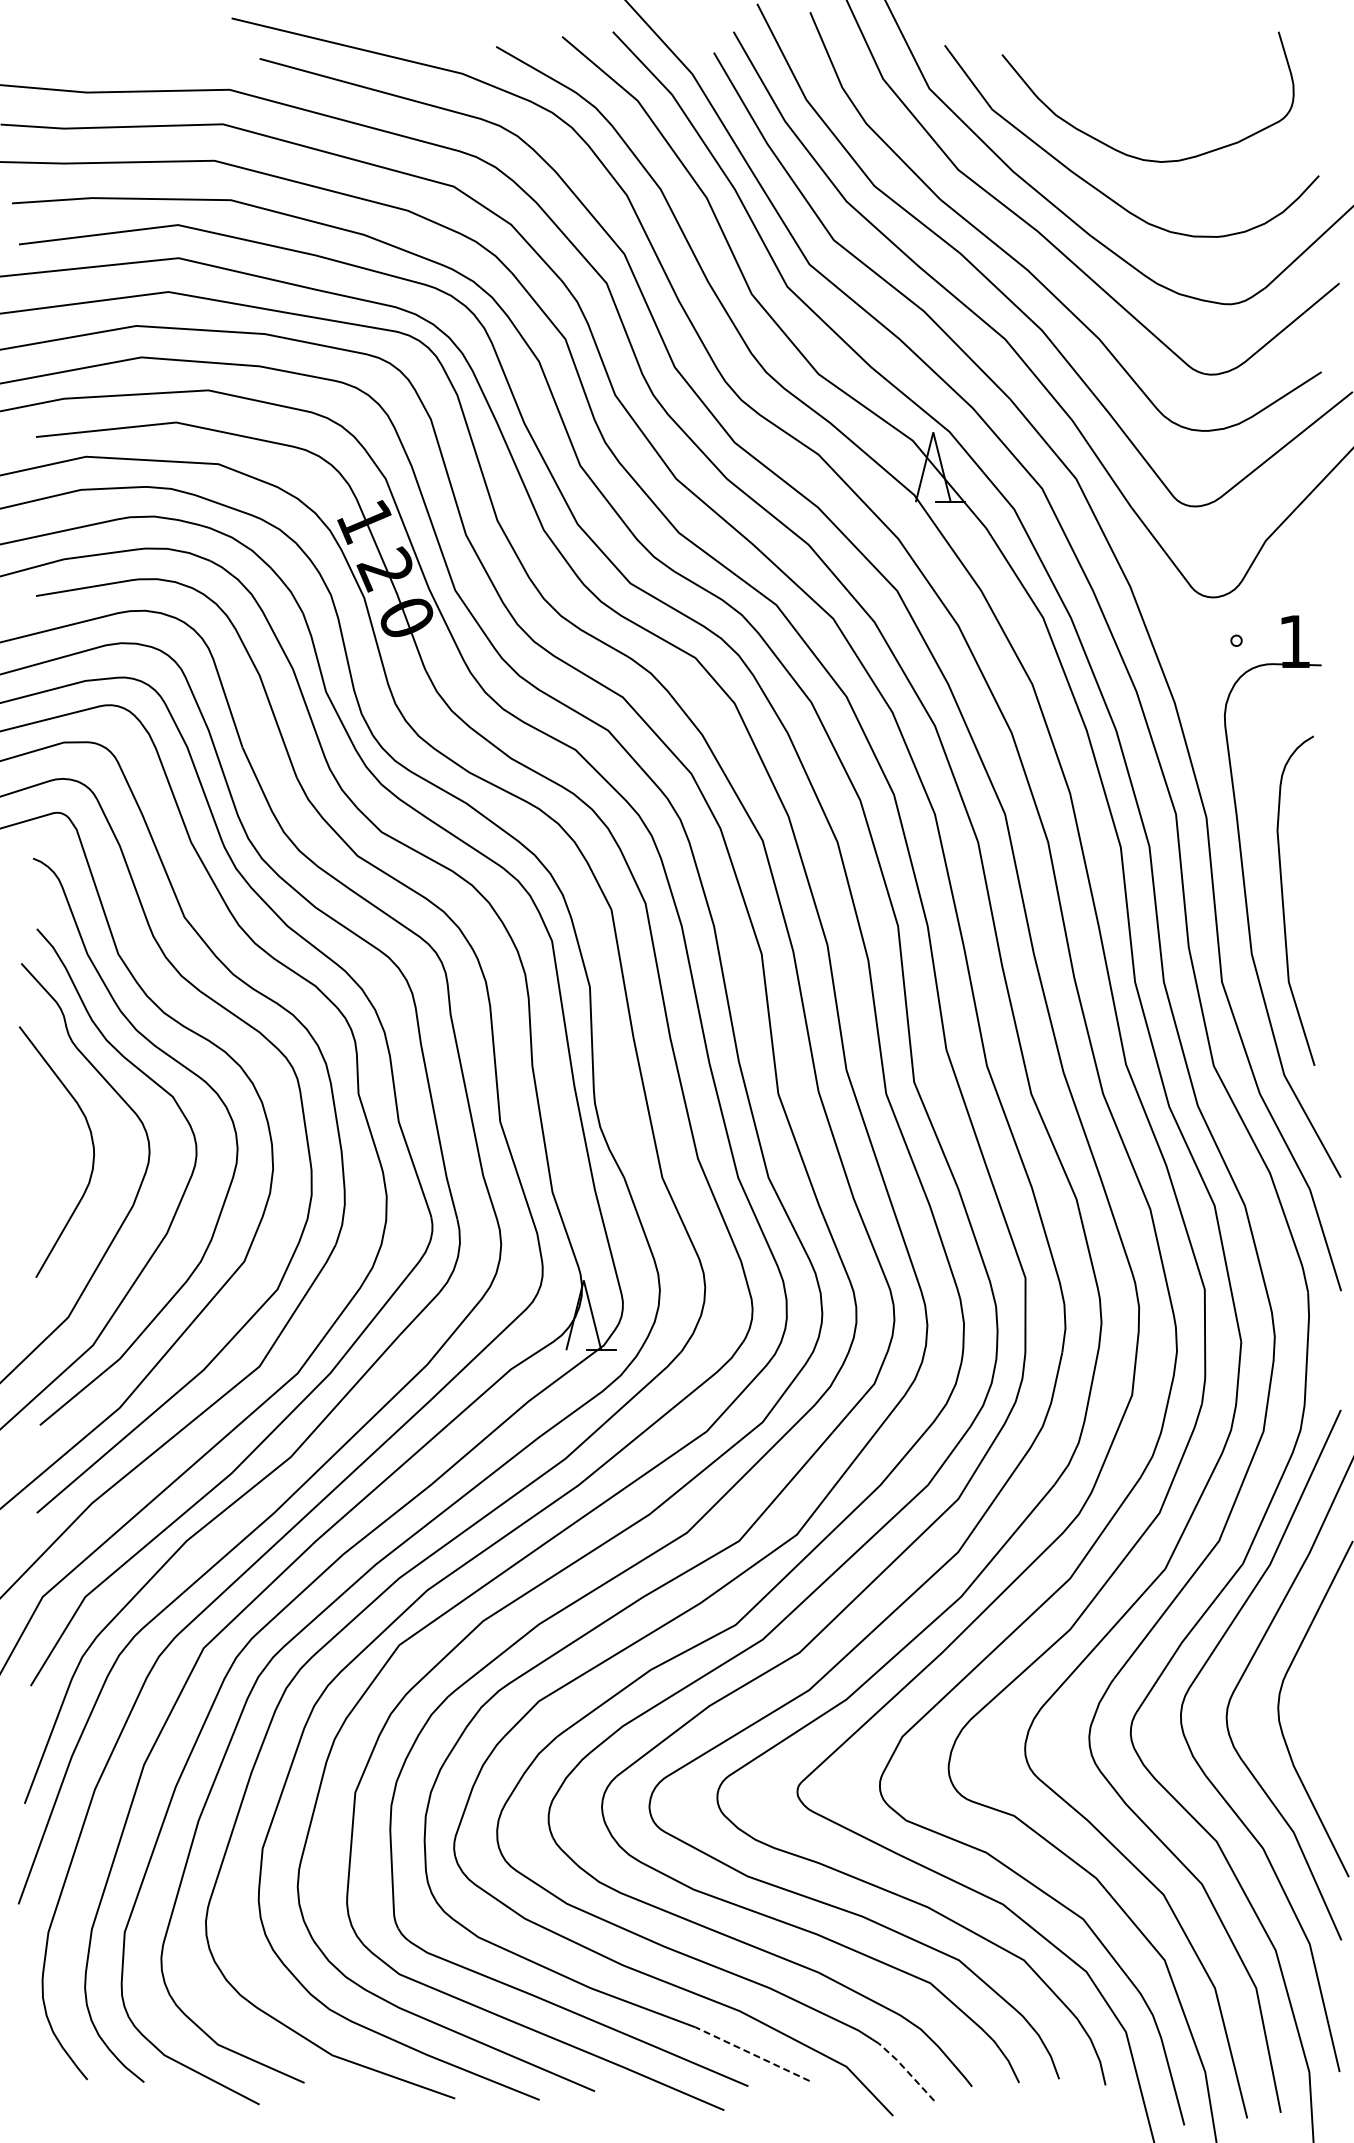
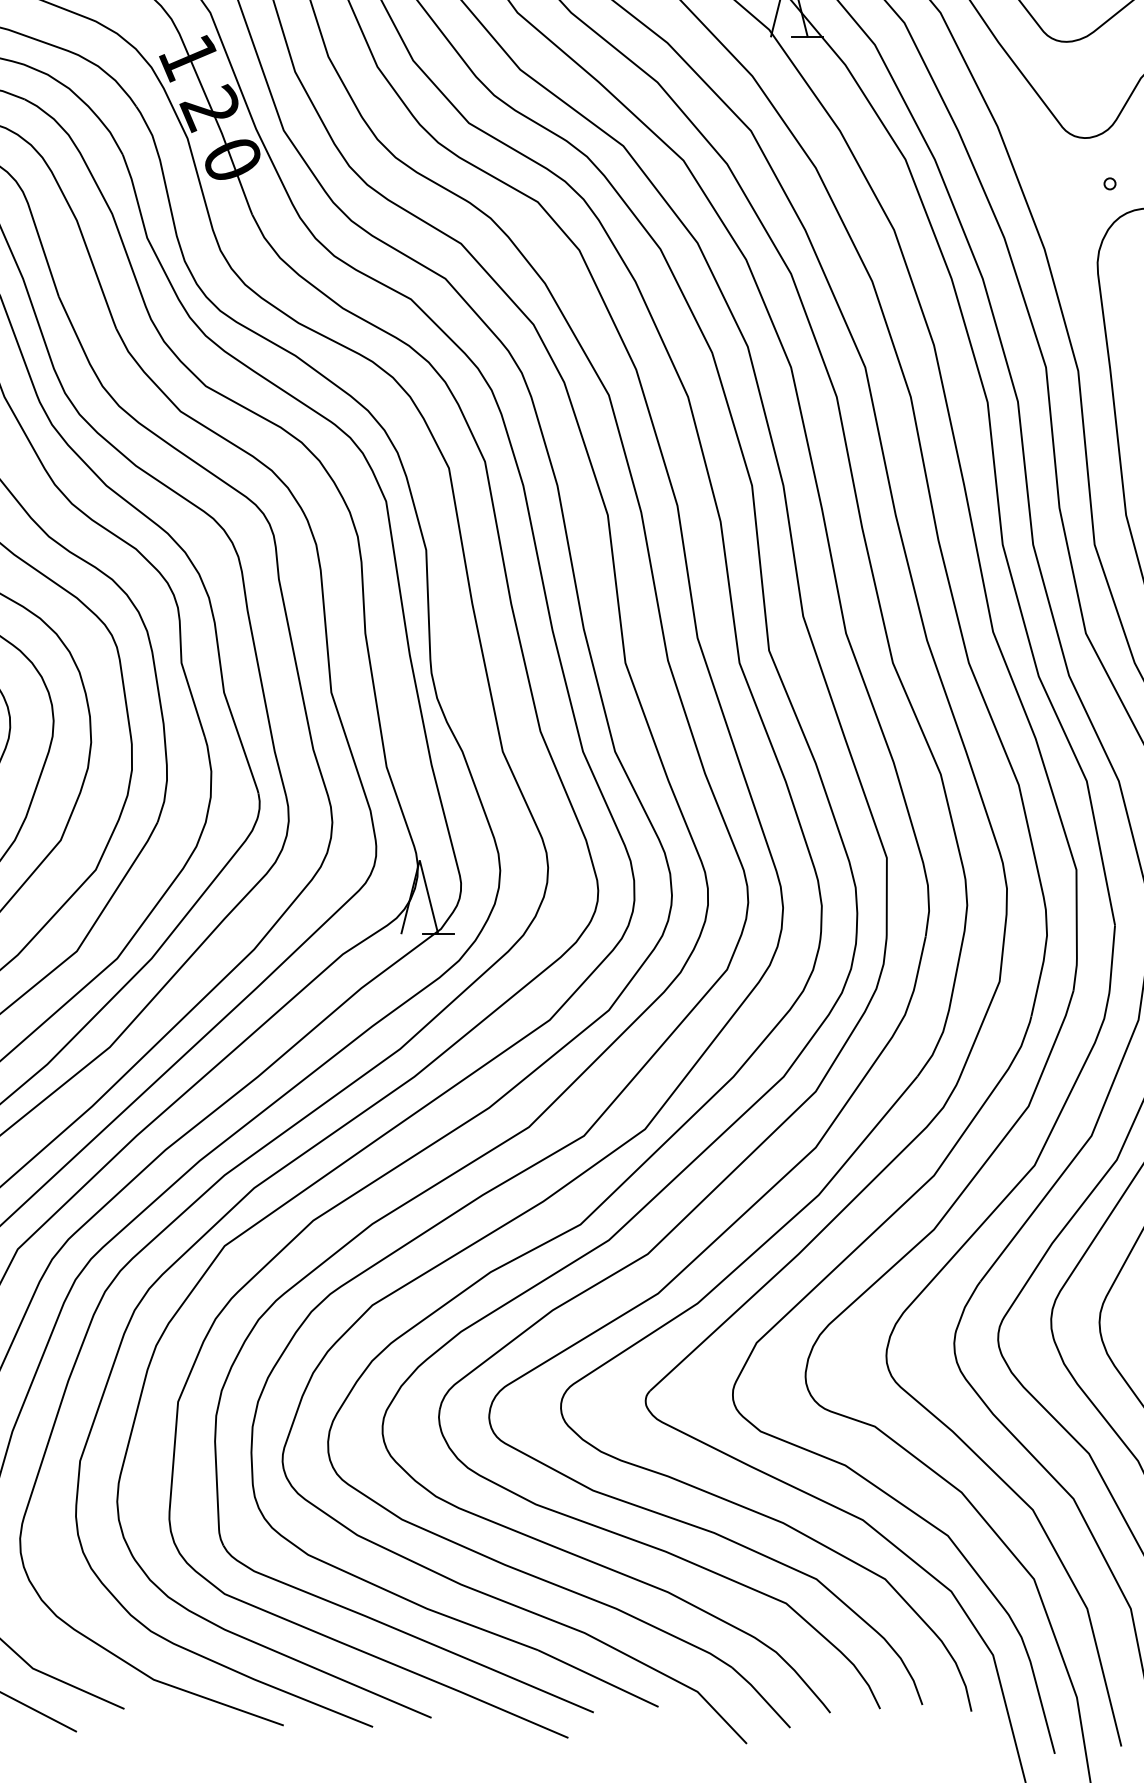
line: (752, 2053) -> (598, 1677), dashed -> solid
line: (906, 2070) -> (760, 1695), dashed -> solid

